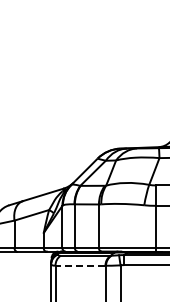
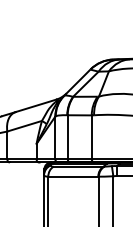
line: (80, 265) -> (73, 176), dashed -> solid

